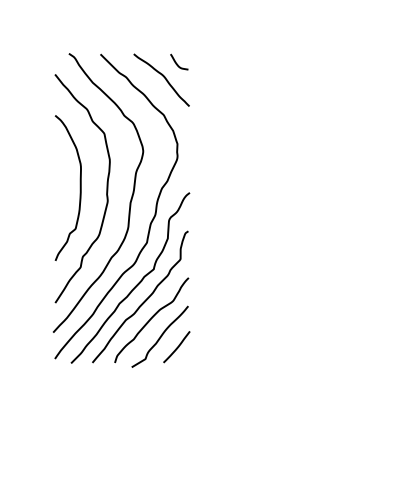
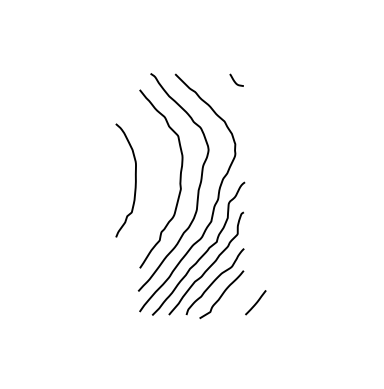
curve: (163, 77) -> (224, 92), removed
curve: (79, 191) -> (134, 183), moved
line: (176, 346) -> (255, 302), moved

